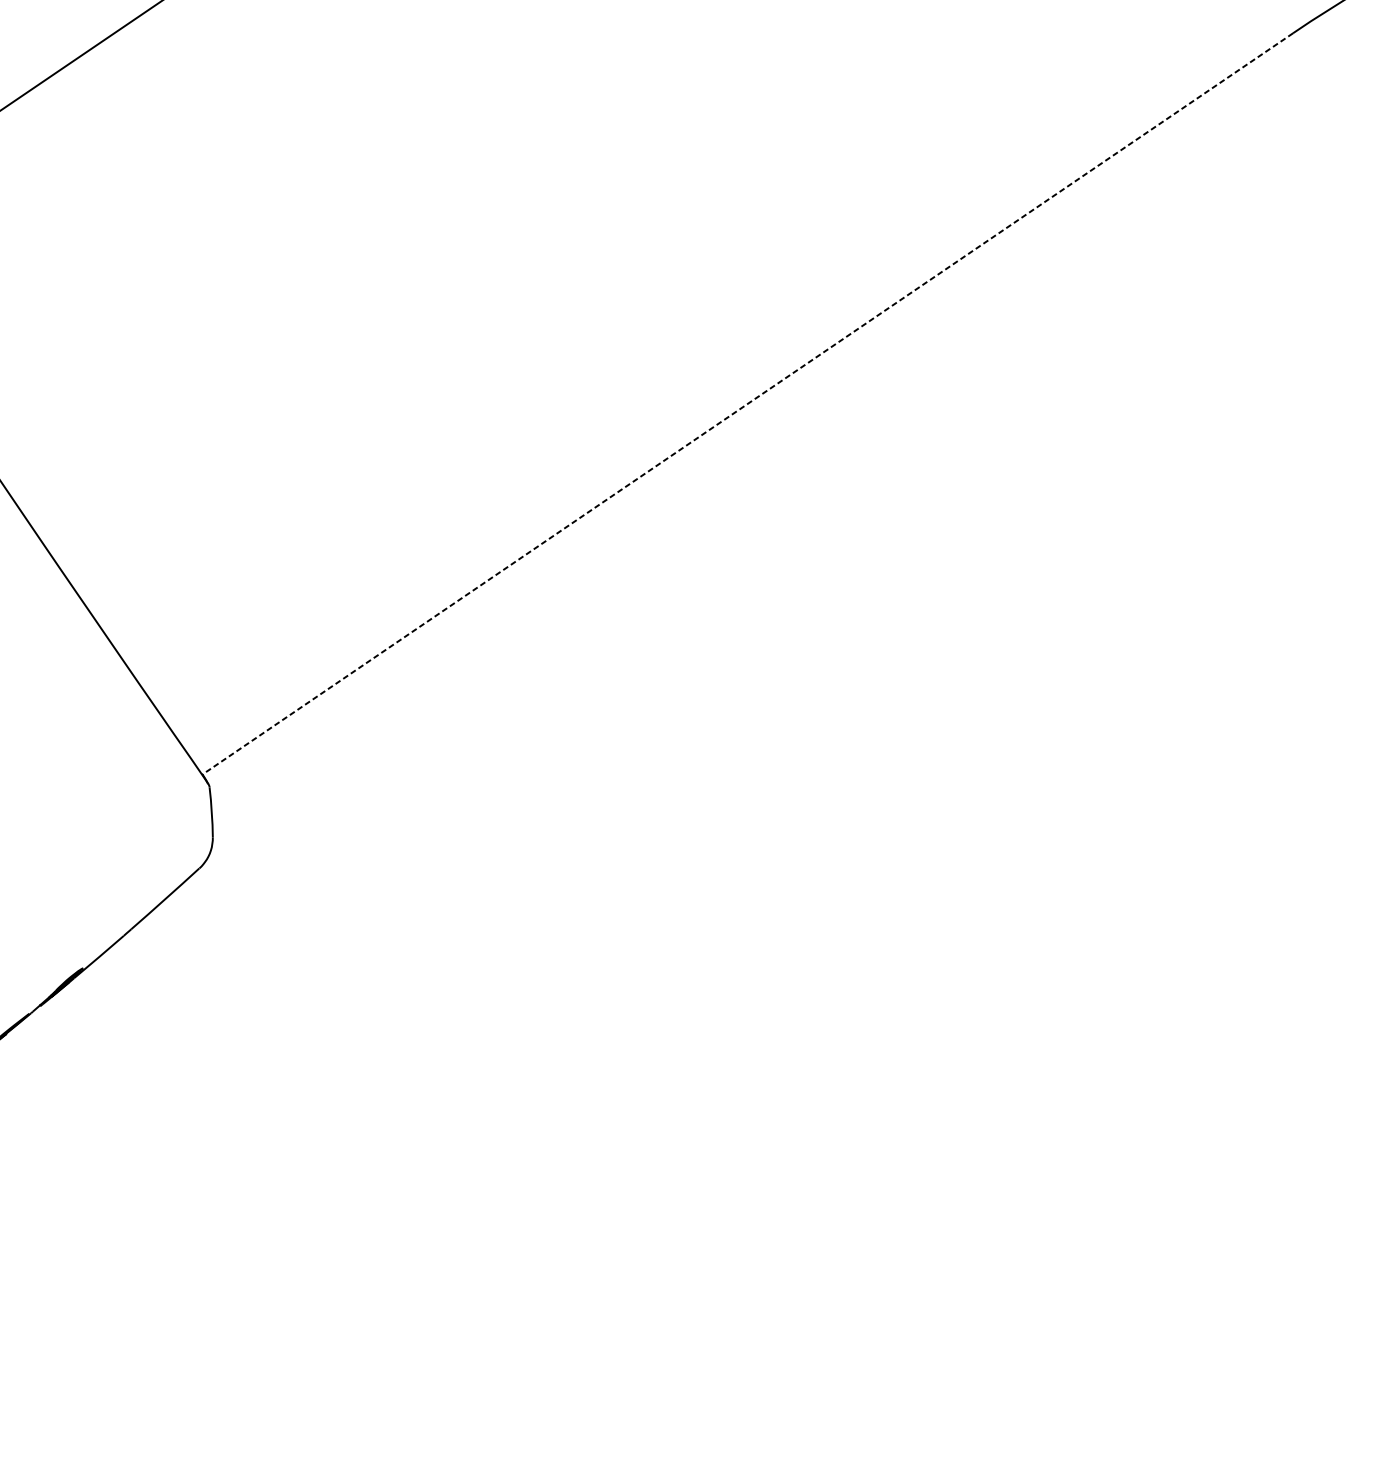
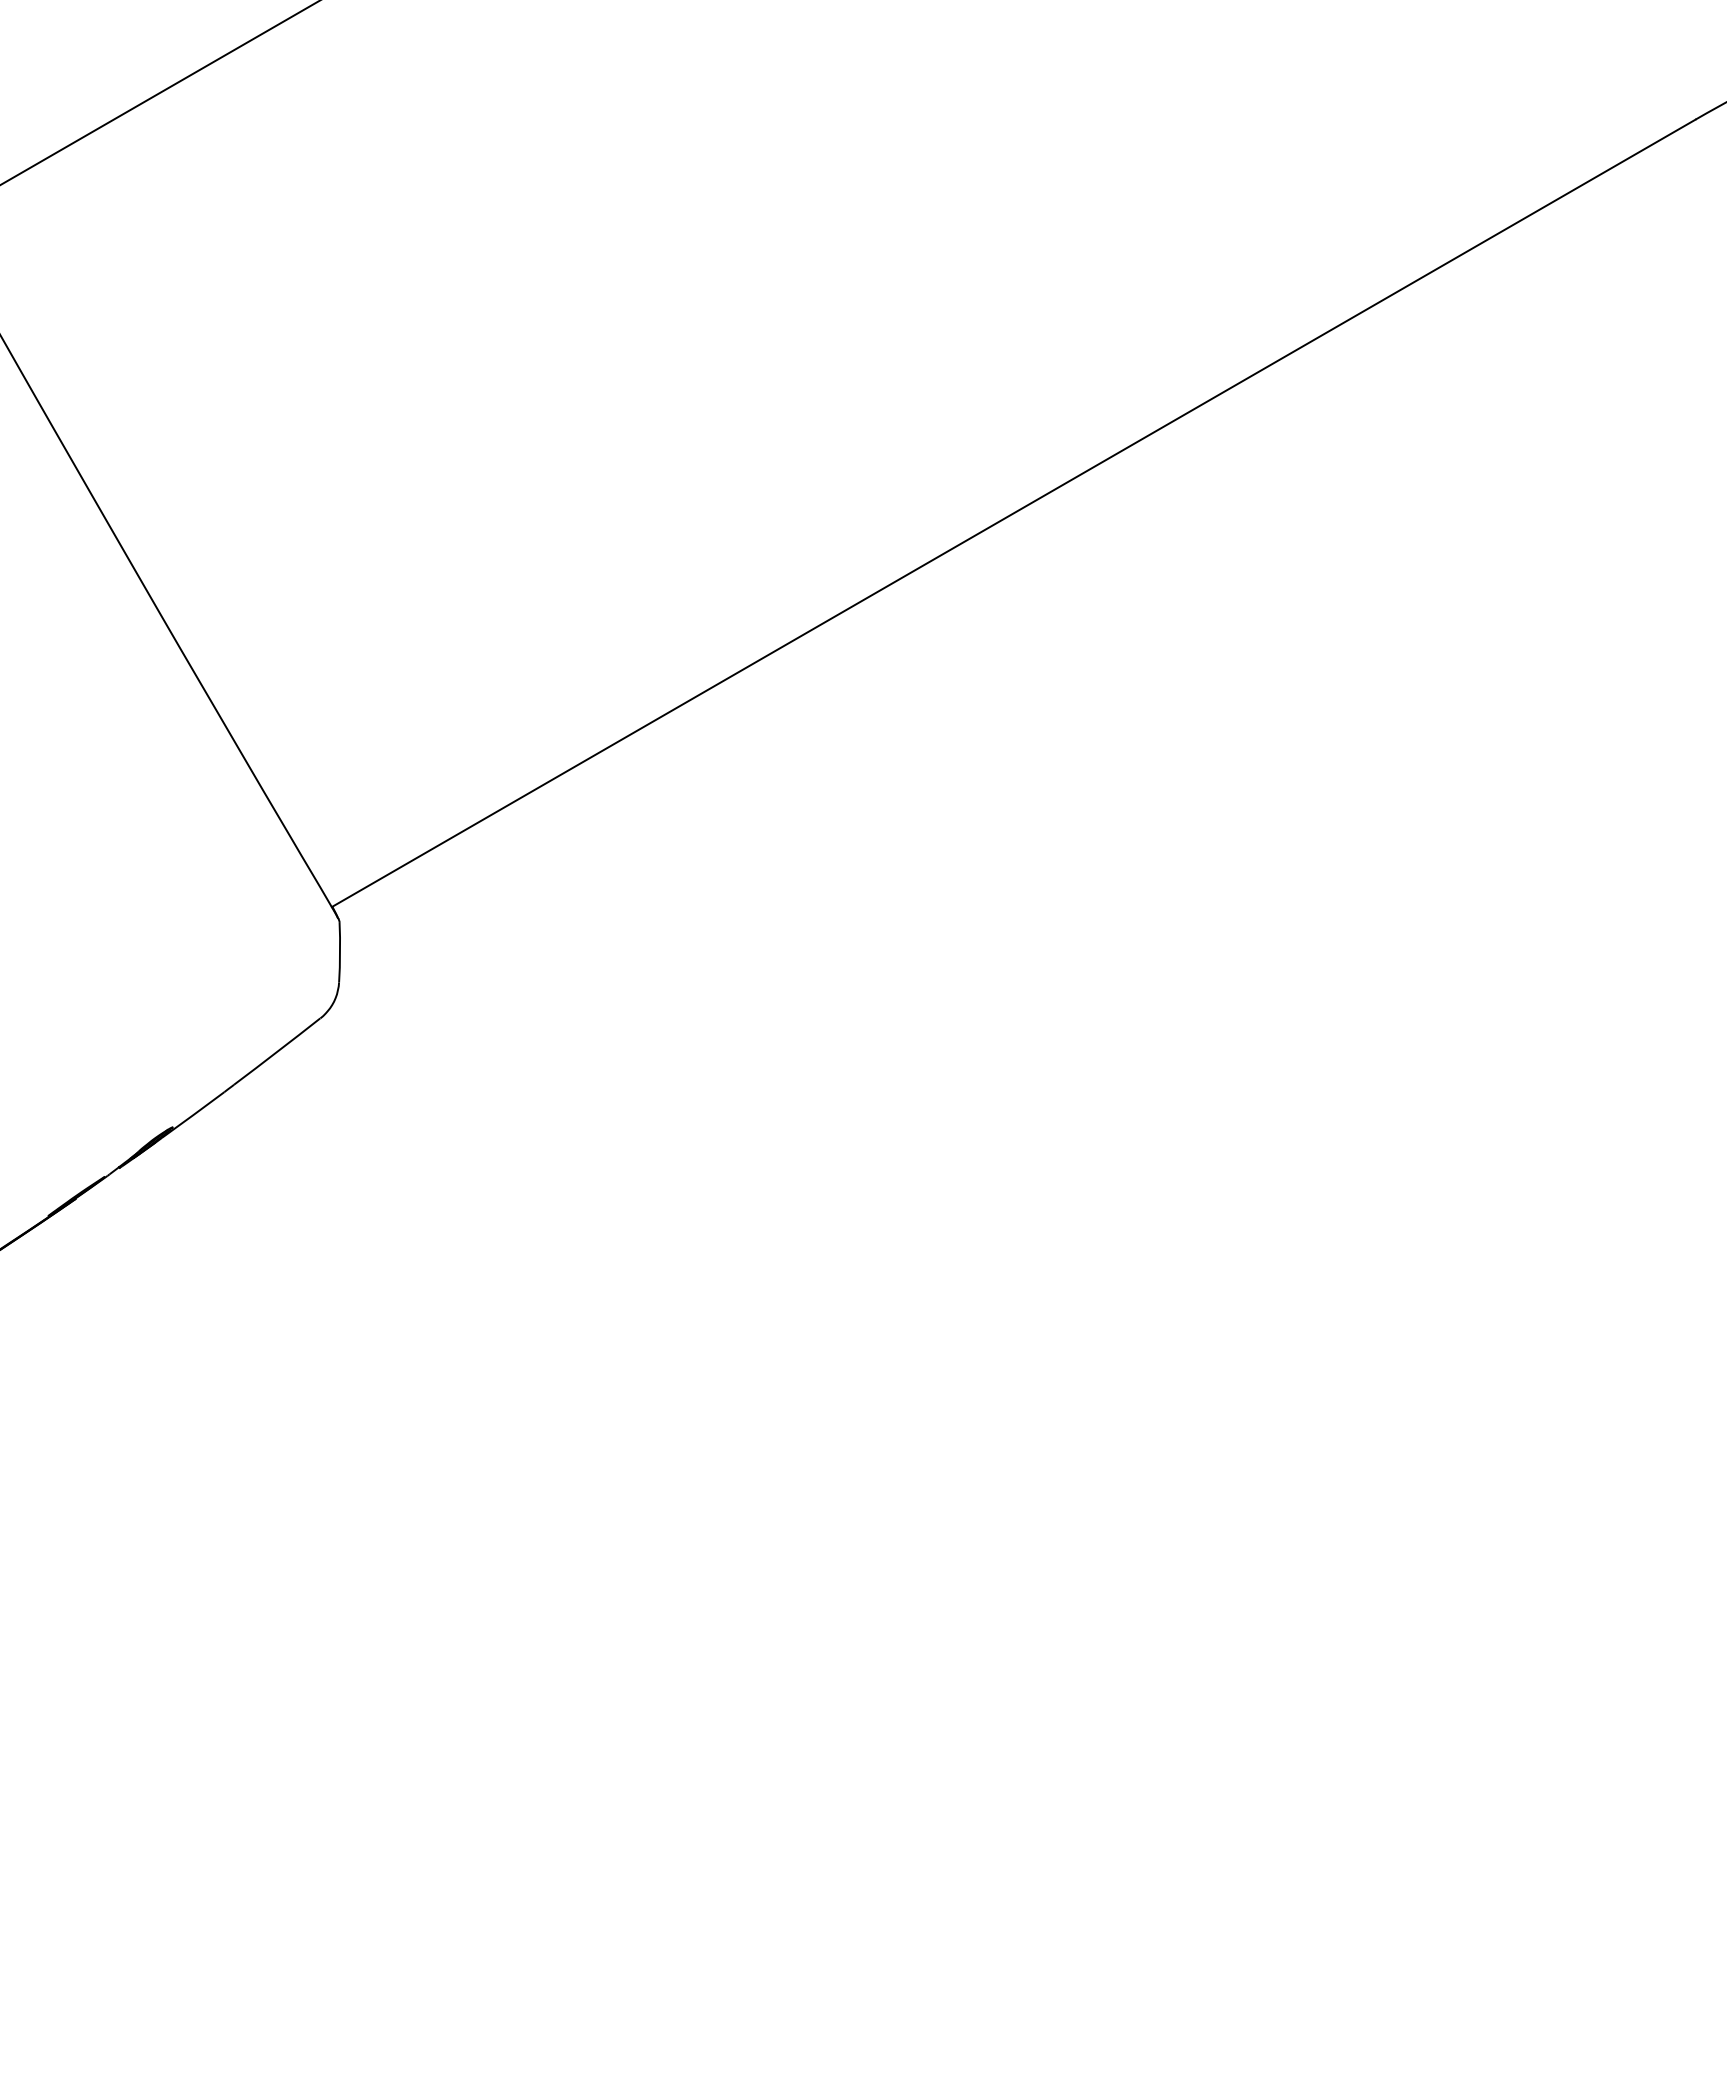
line: (747, 404) -> (1013, 513), dashed -> solid

